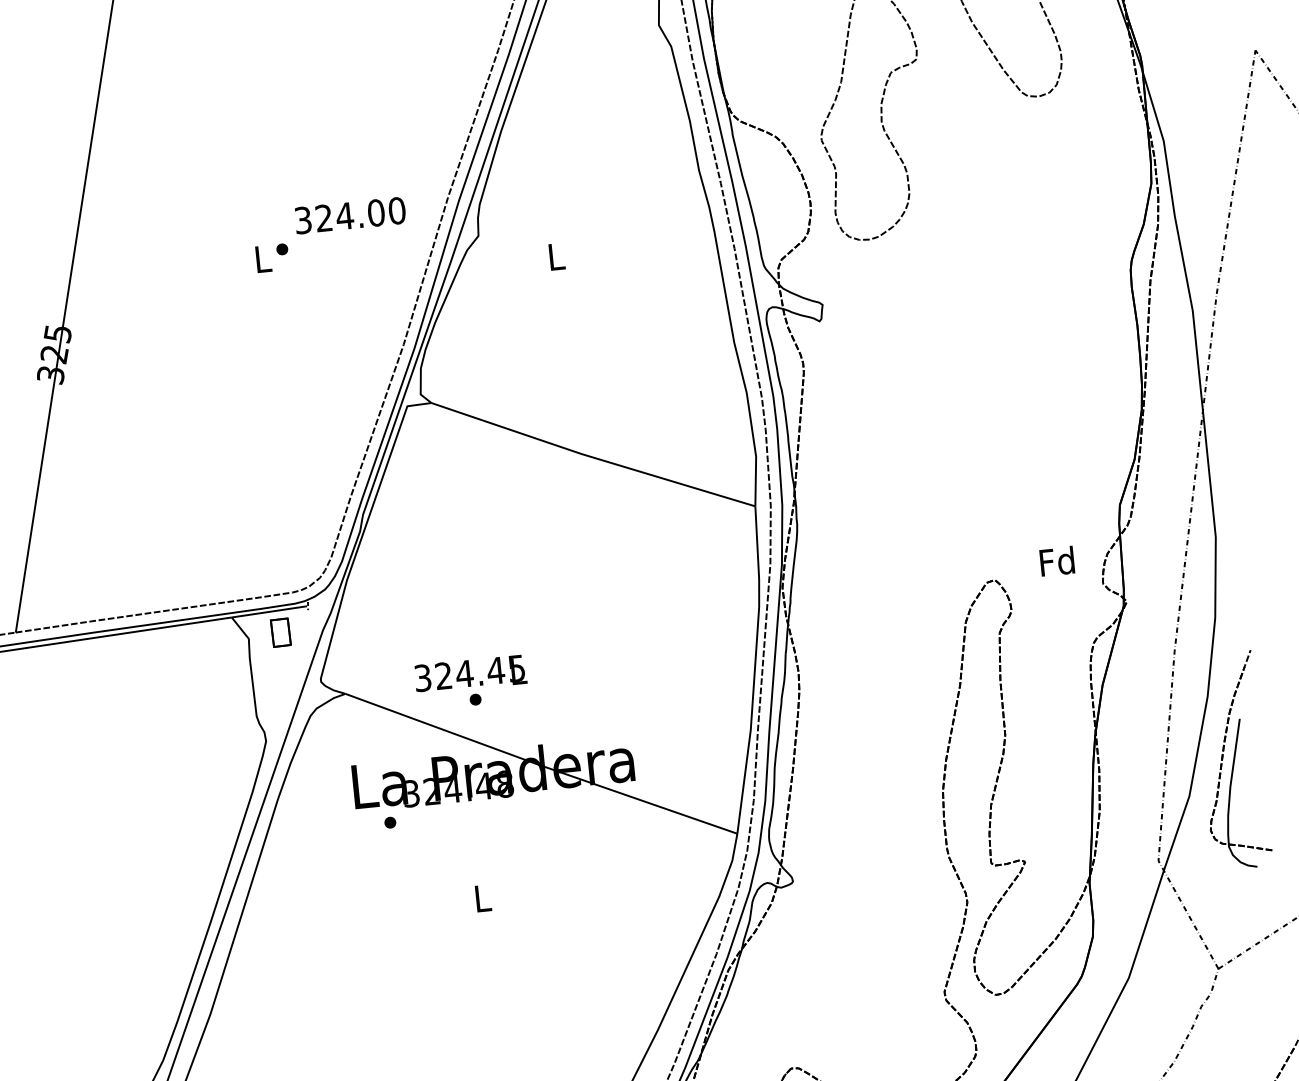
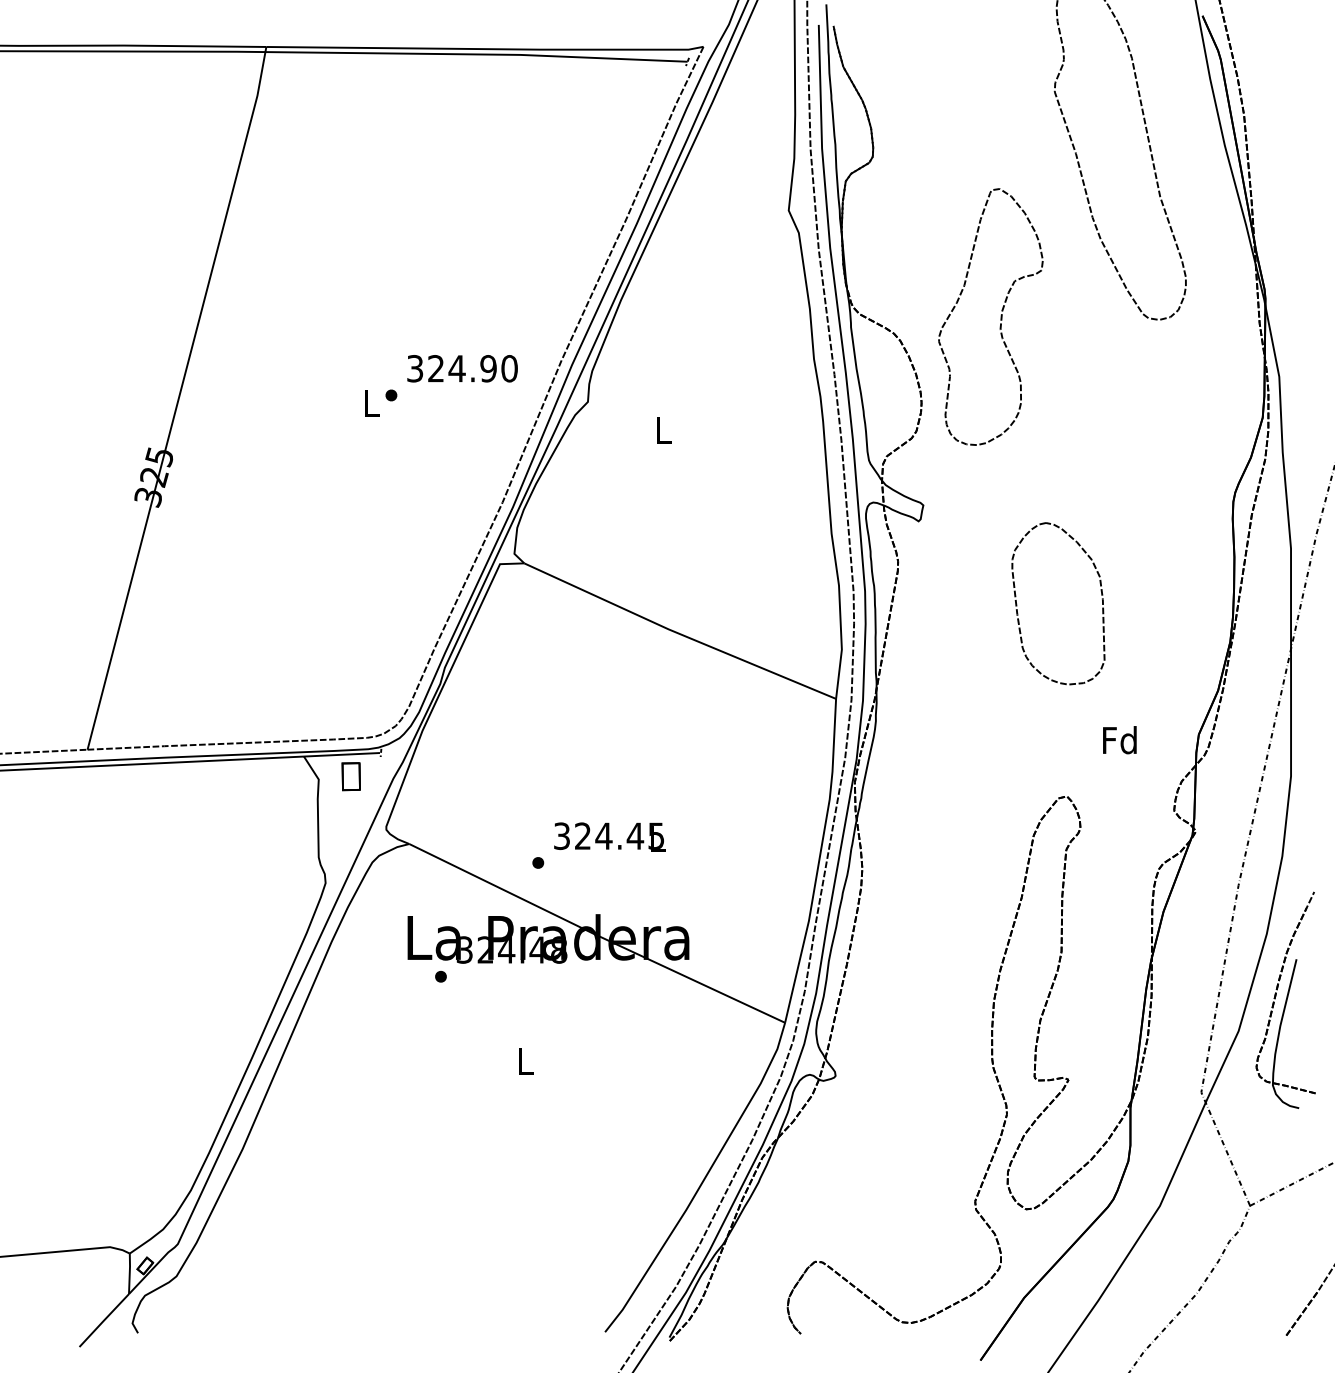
text: (376, 212) -> (488, 368), 324.00 -> 324.90
part: (926, 394) -> (1017, 604), added
text: (1056, 561) -> (1119, 740), moved
text: (470, 673) -> (609, 836), moved

